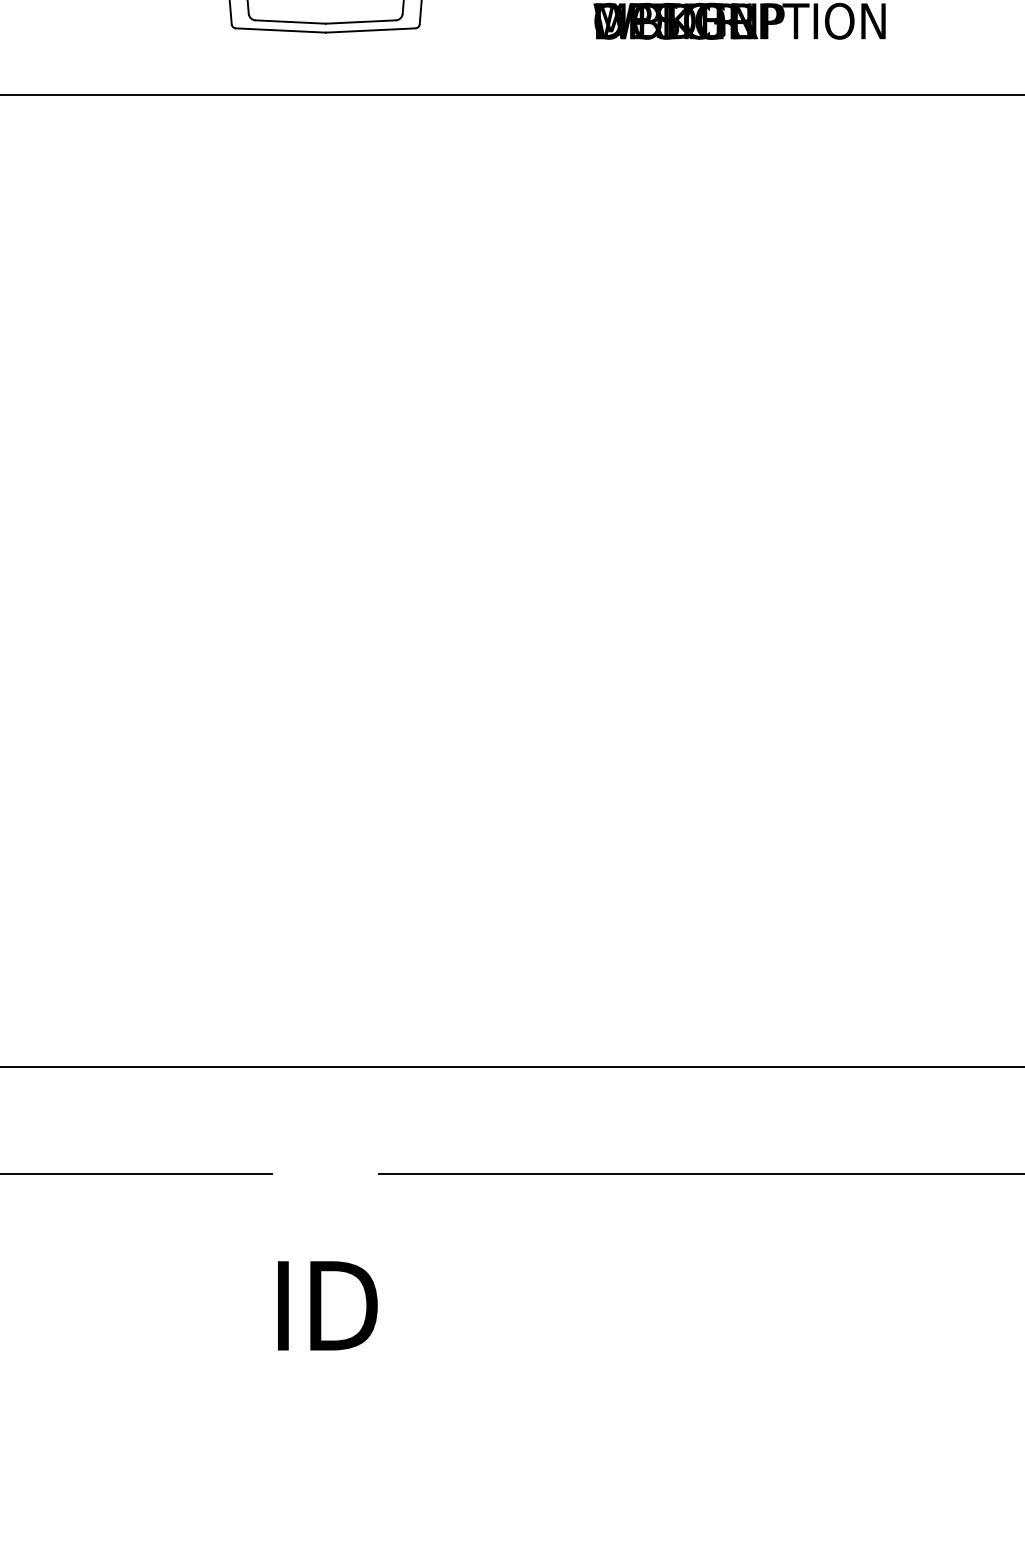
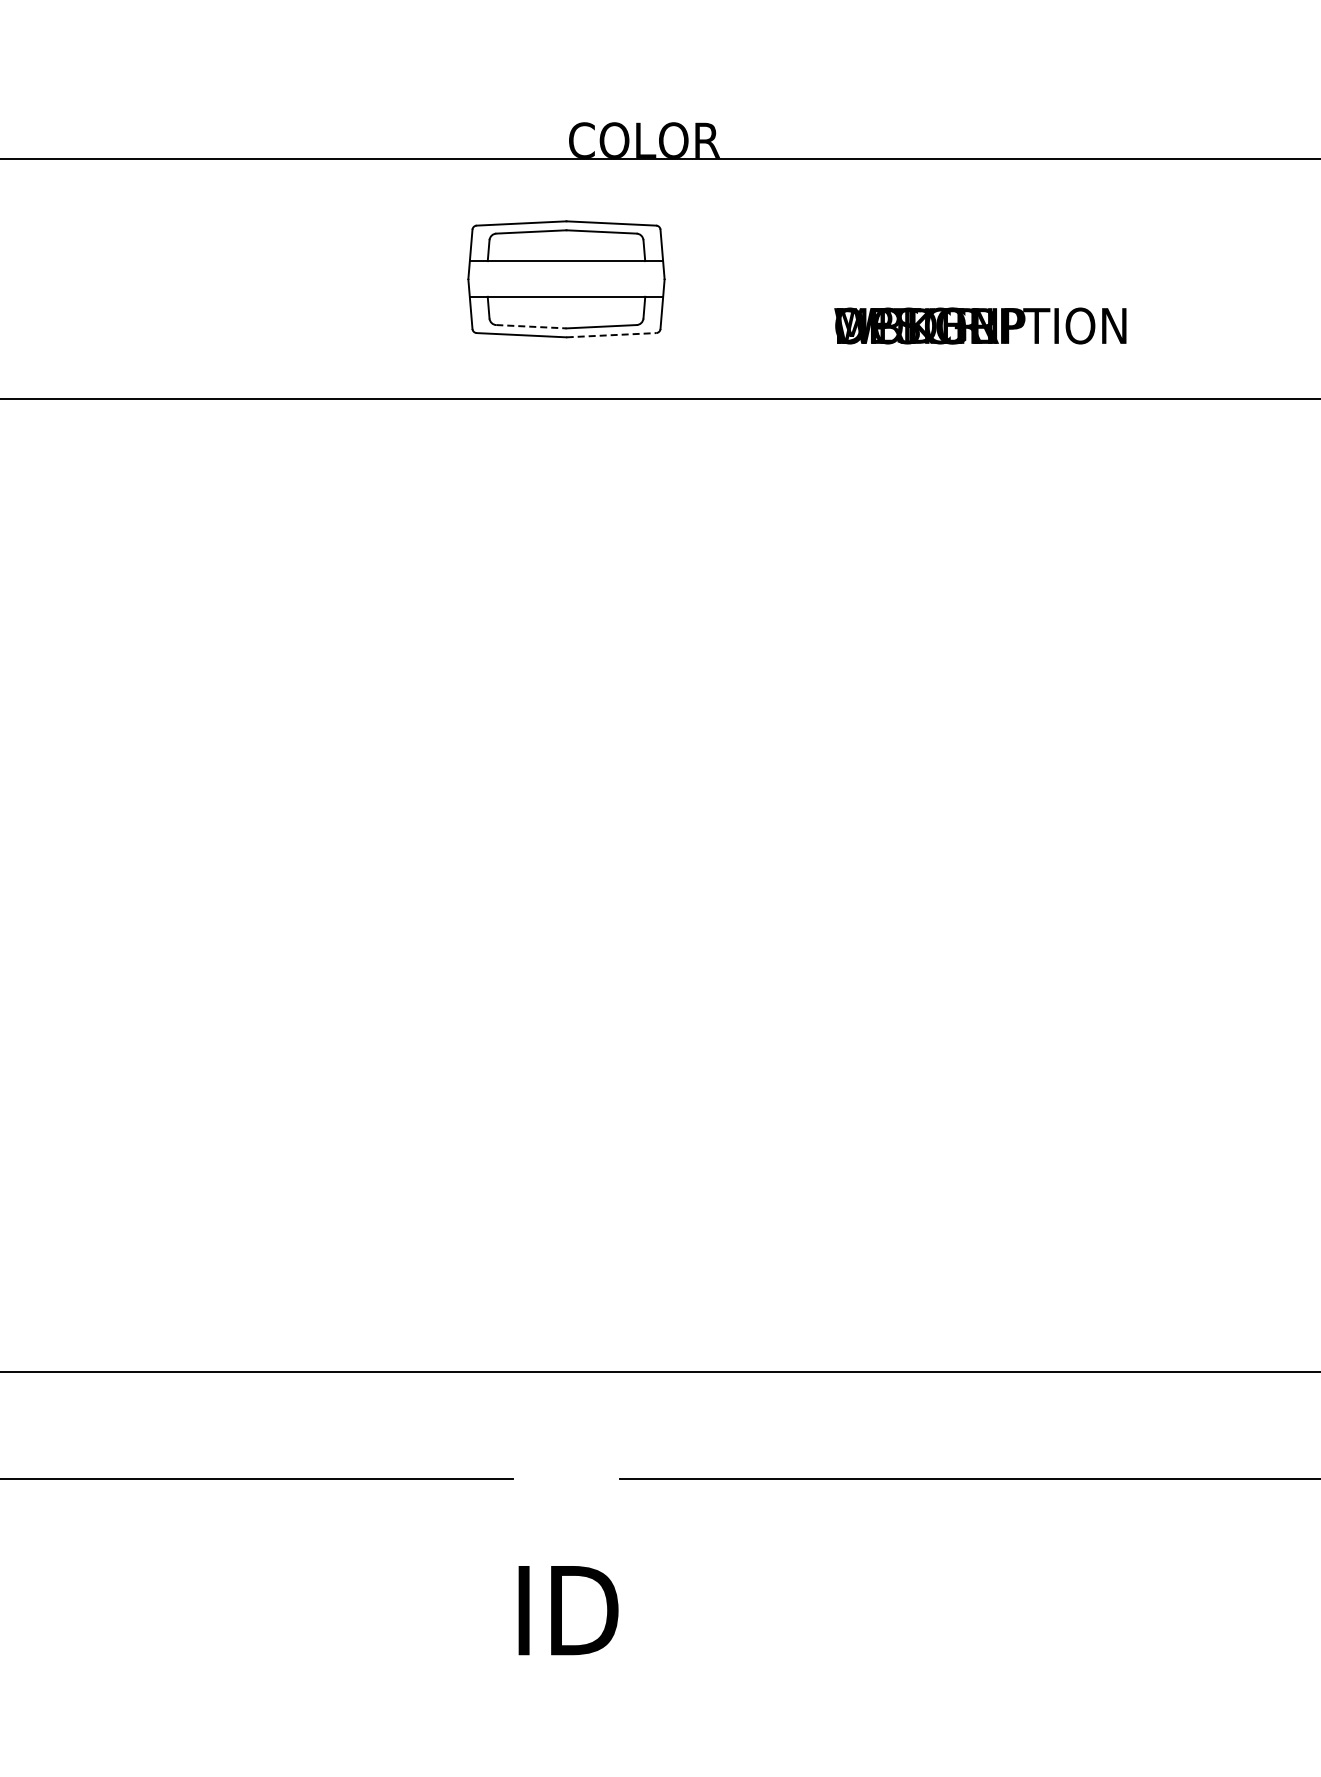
line: (290, 21) -> (531, 326), solid -> dashed
line: (370, 30) -> (611, 335), solid -> dashed

